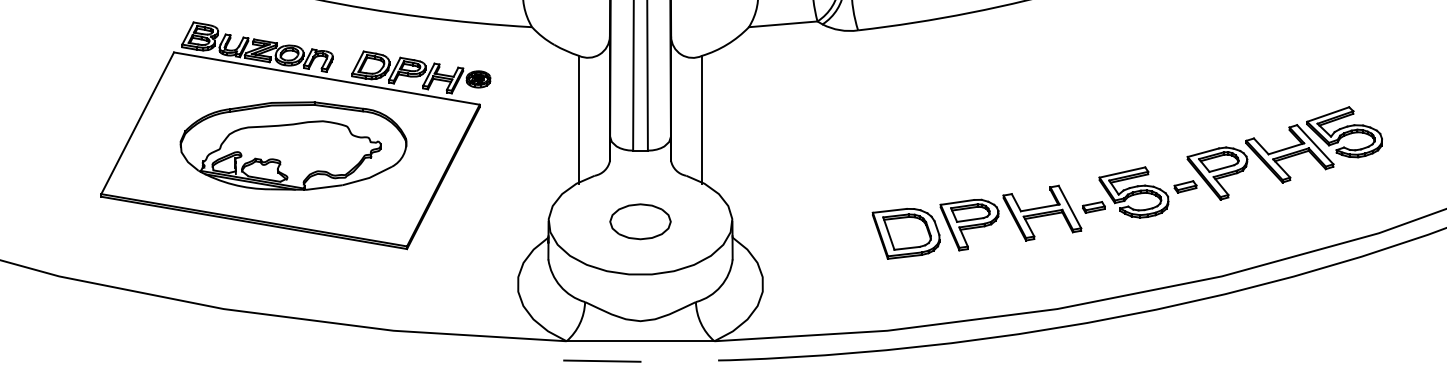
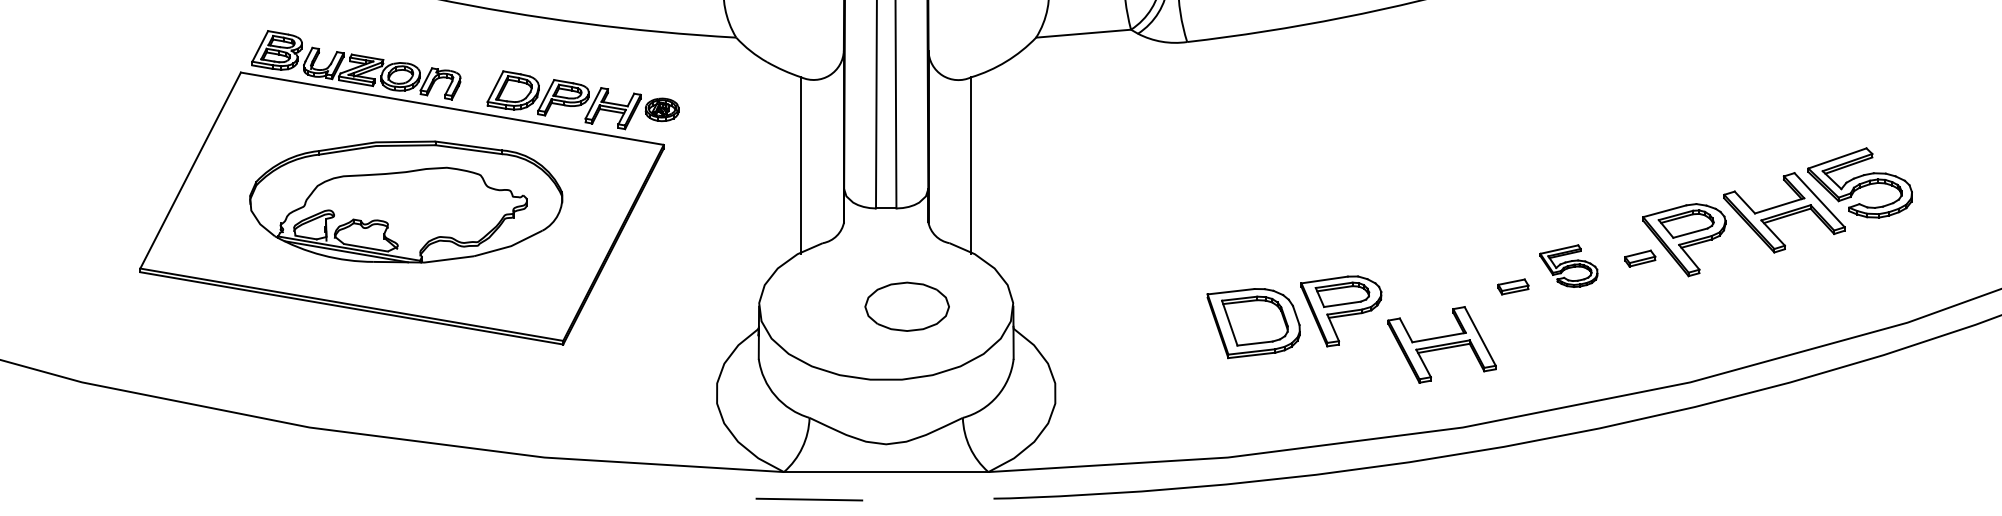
part: (1133, 191) -> (1568, 265), size x0.6
part: (1041, 212) -> (1441, 344), moved
part: (640, 221) -> (906, 306), moved
line: (602, 361) -> (809, 499), moved

